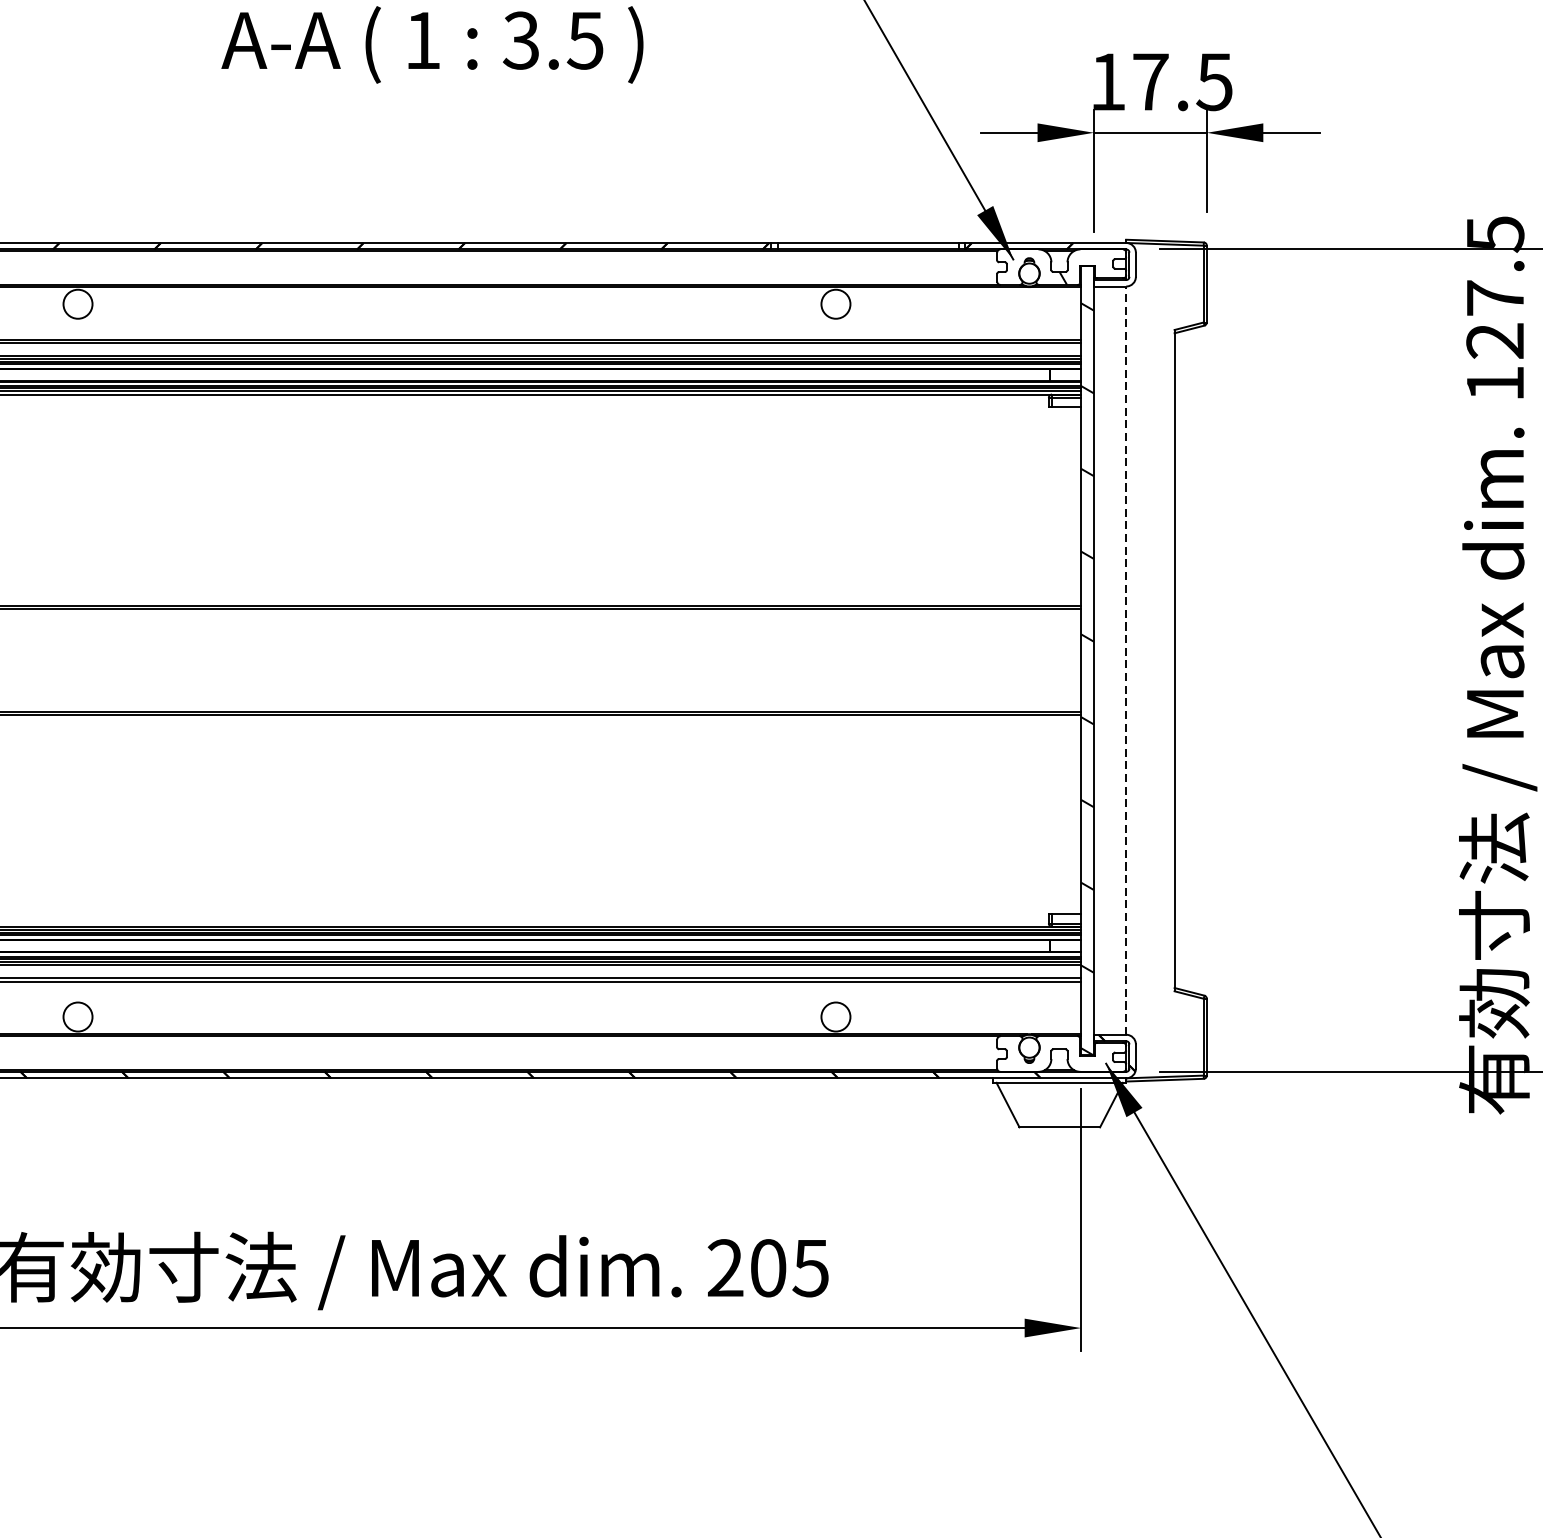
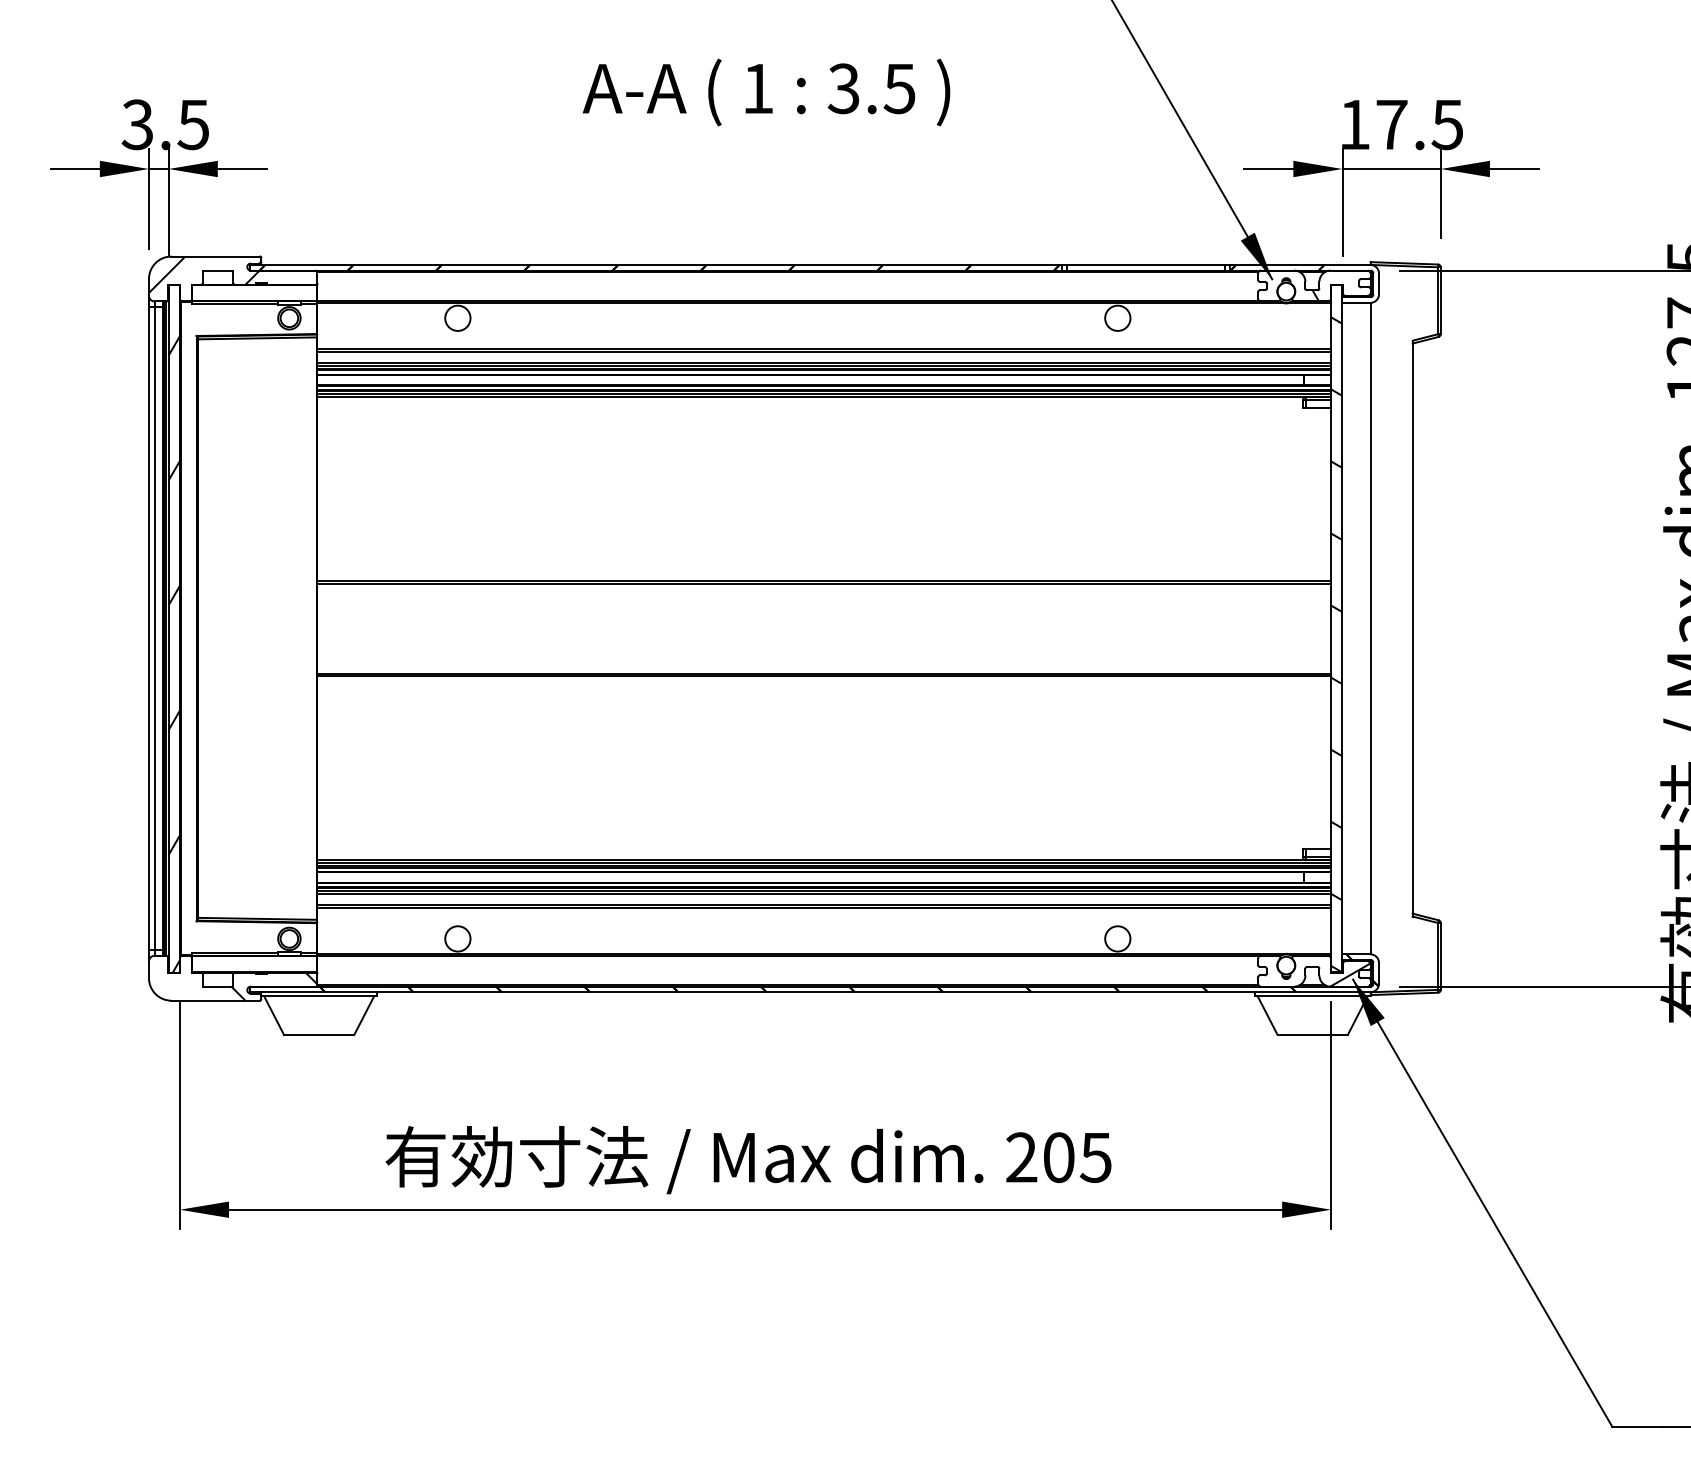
line: (1126, 660) -> (1370, 628), dashed -> solid
hatch: (1103, 1057) -> (1350, 974), added

